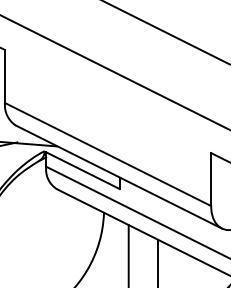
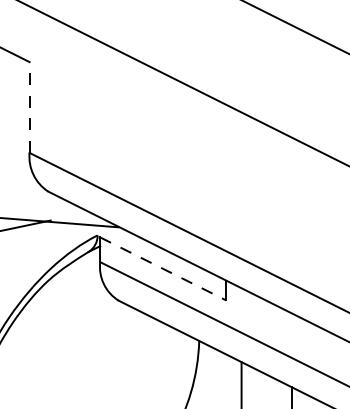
line: (5, 76) -> (30, 107), solid -> dashed
line: (83, 170) -> (164, 268), solid -> dashed

